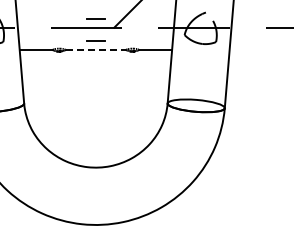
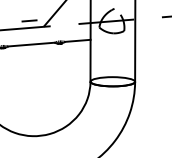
line: (95, 40) -> (30, 37), removed
line: (95, 49) -> (31, 44), dashed -> solid

